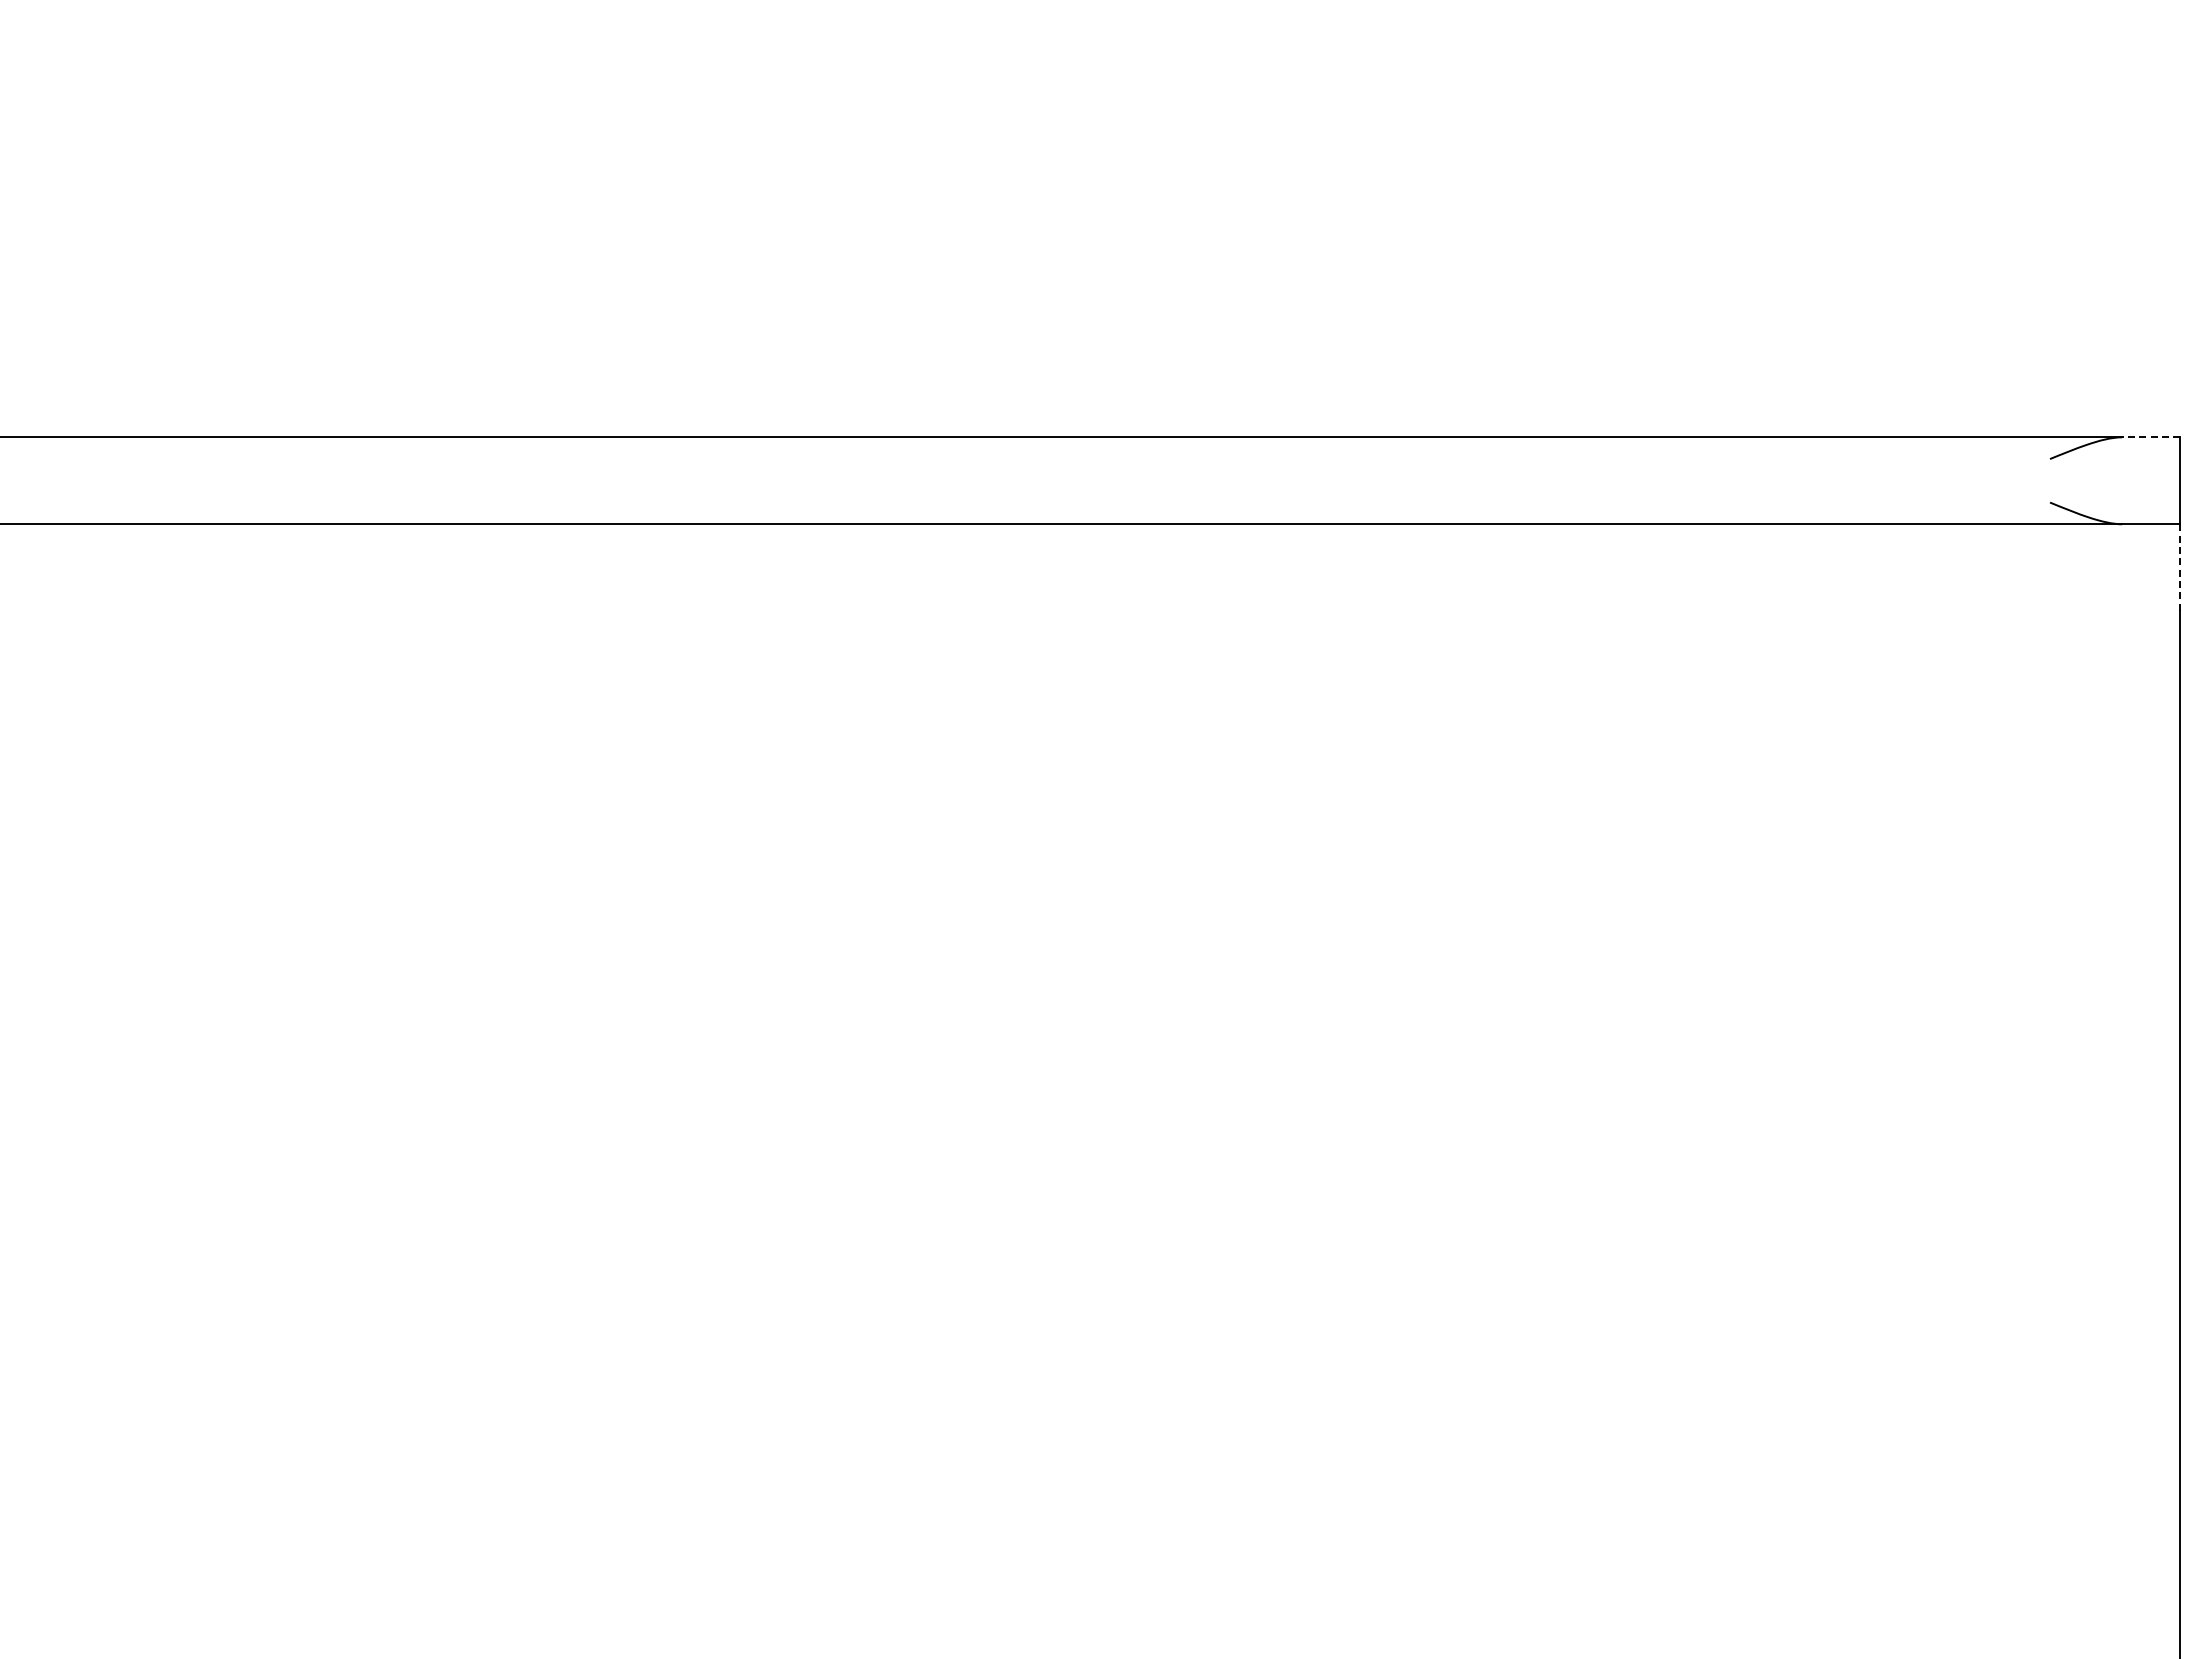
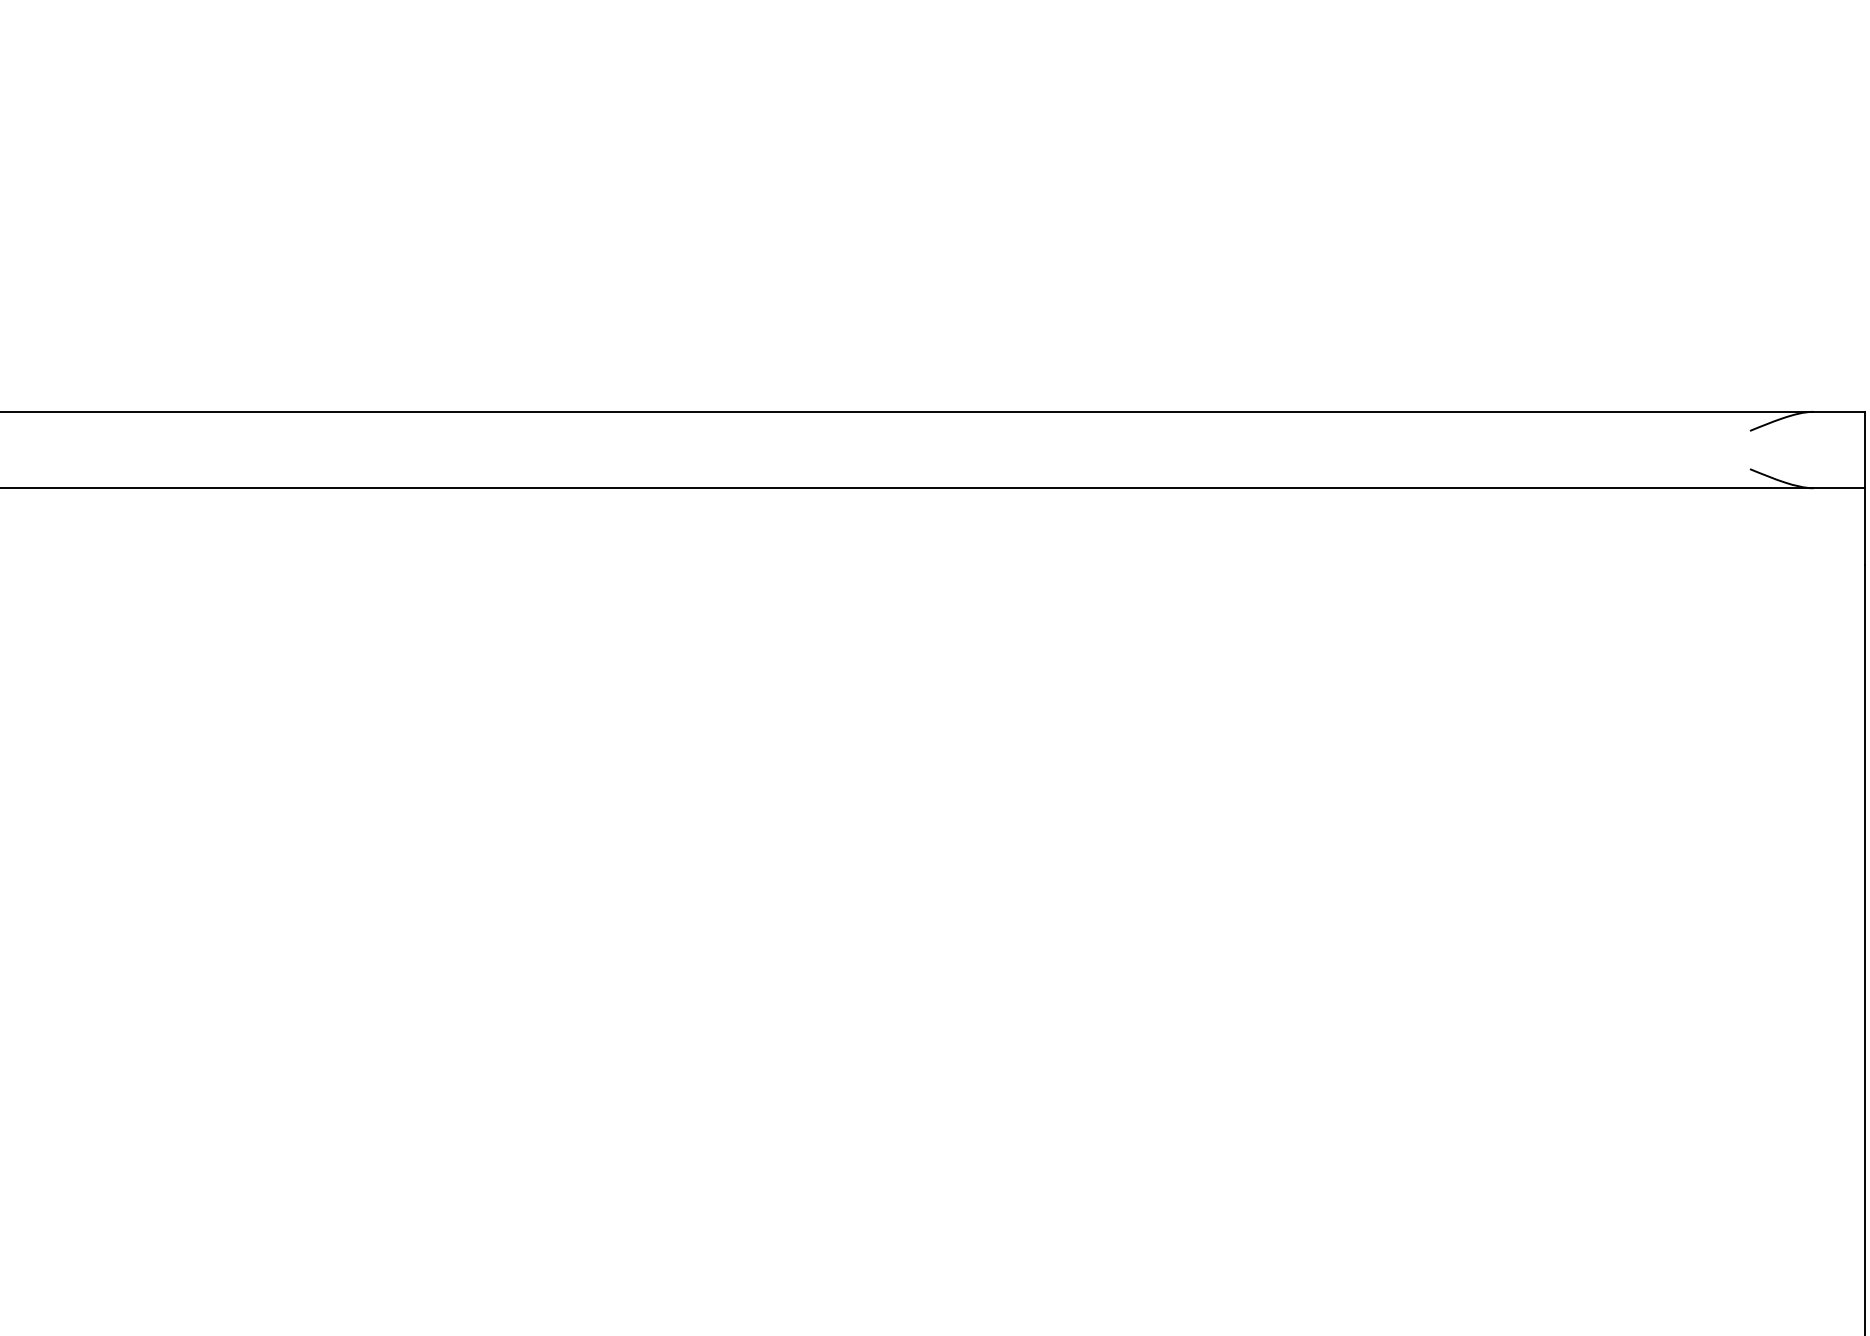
line: (2150, 437) -> (1838, 411), dashed -> solid
line: (2180, 568) -> (1864, 527), dashed -> solid

